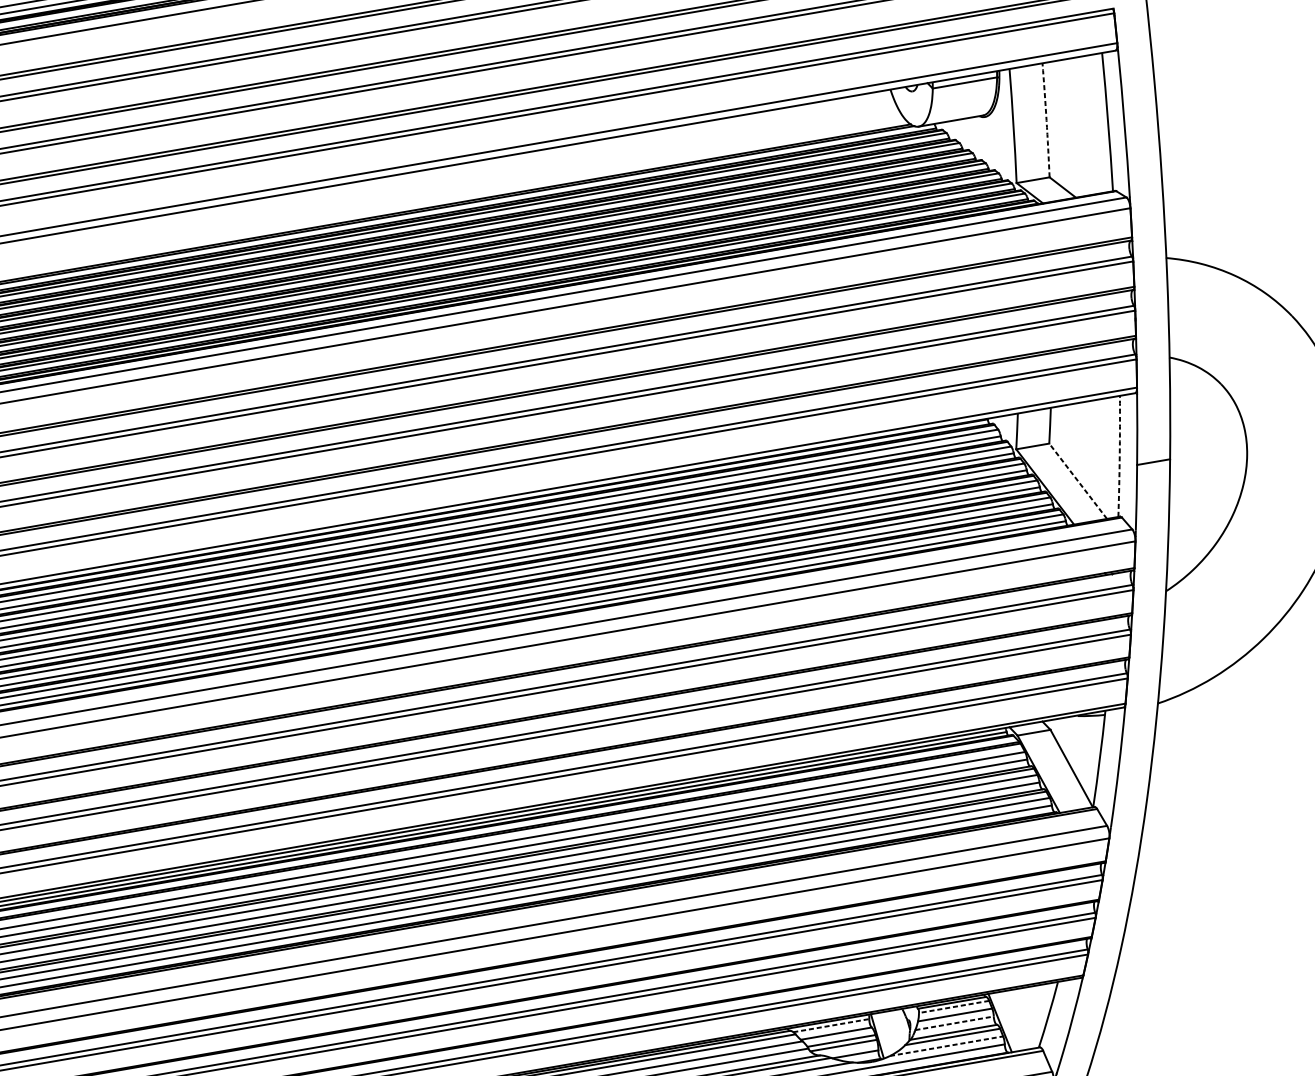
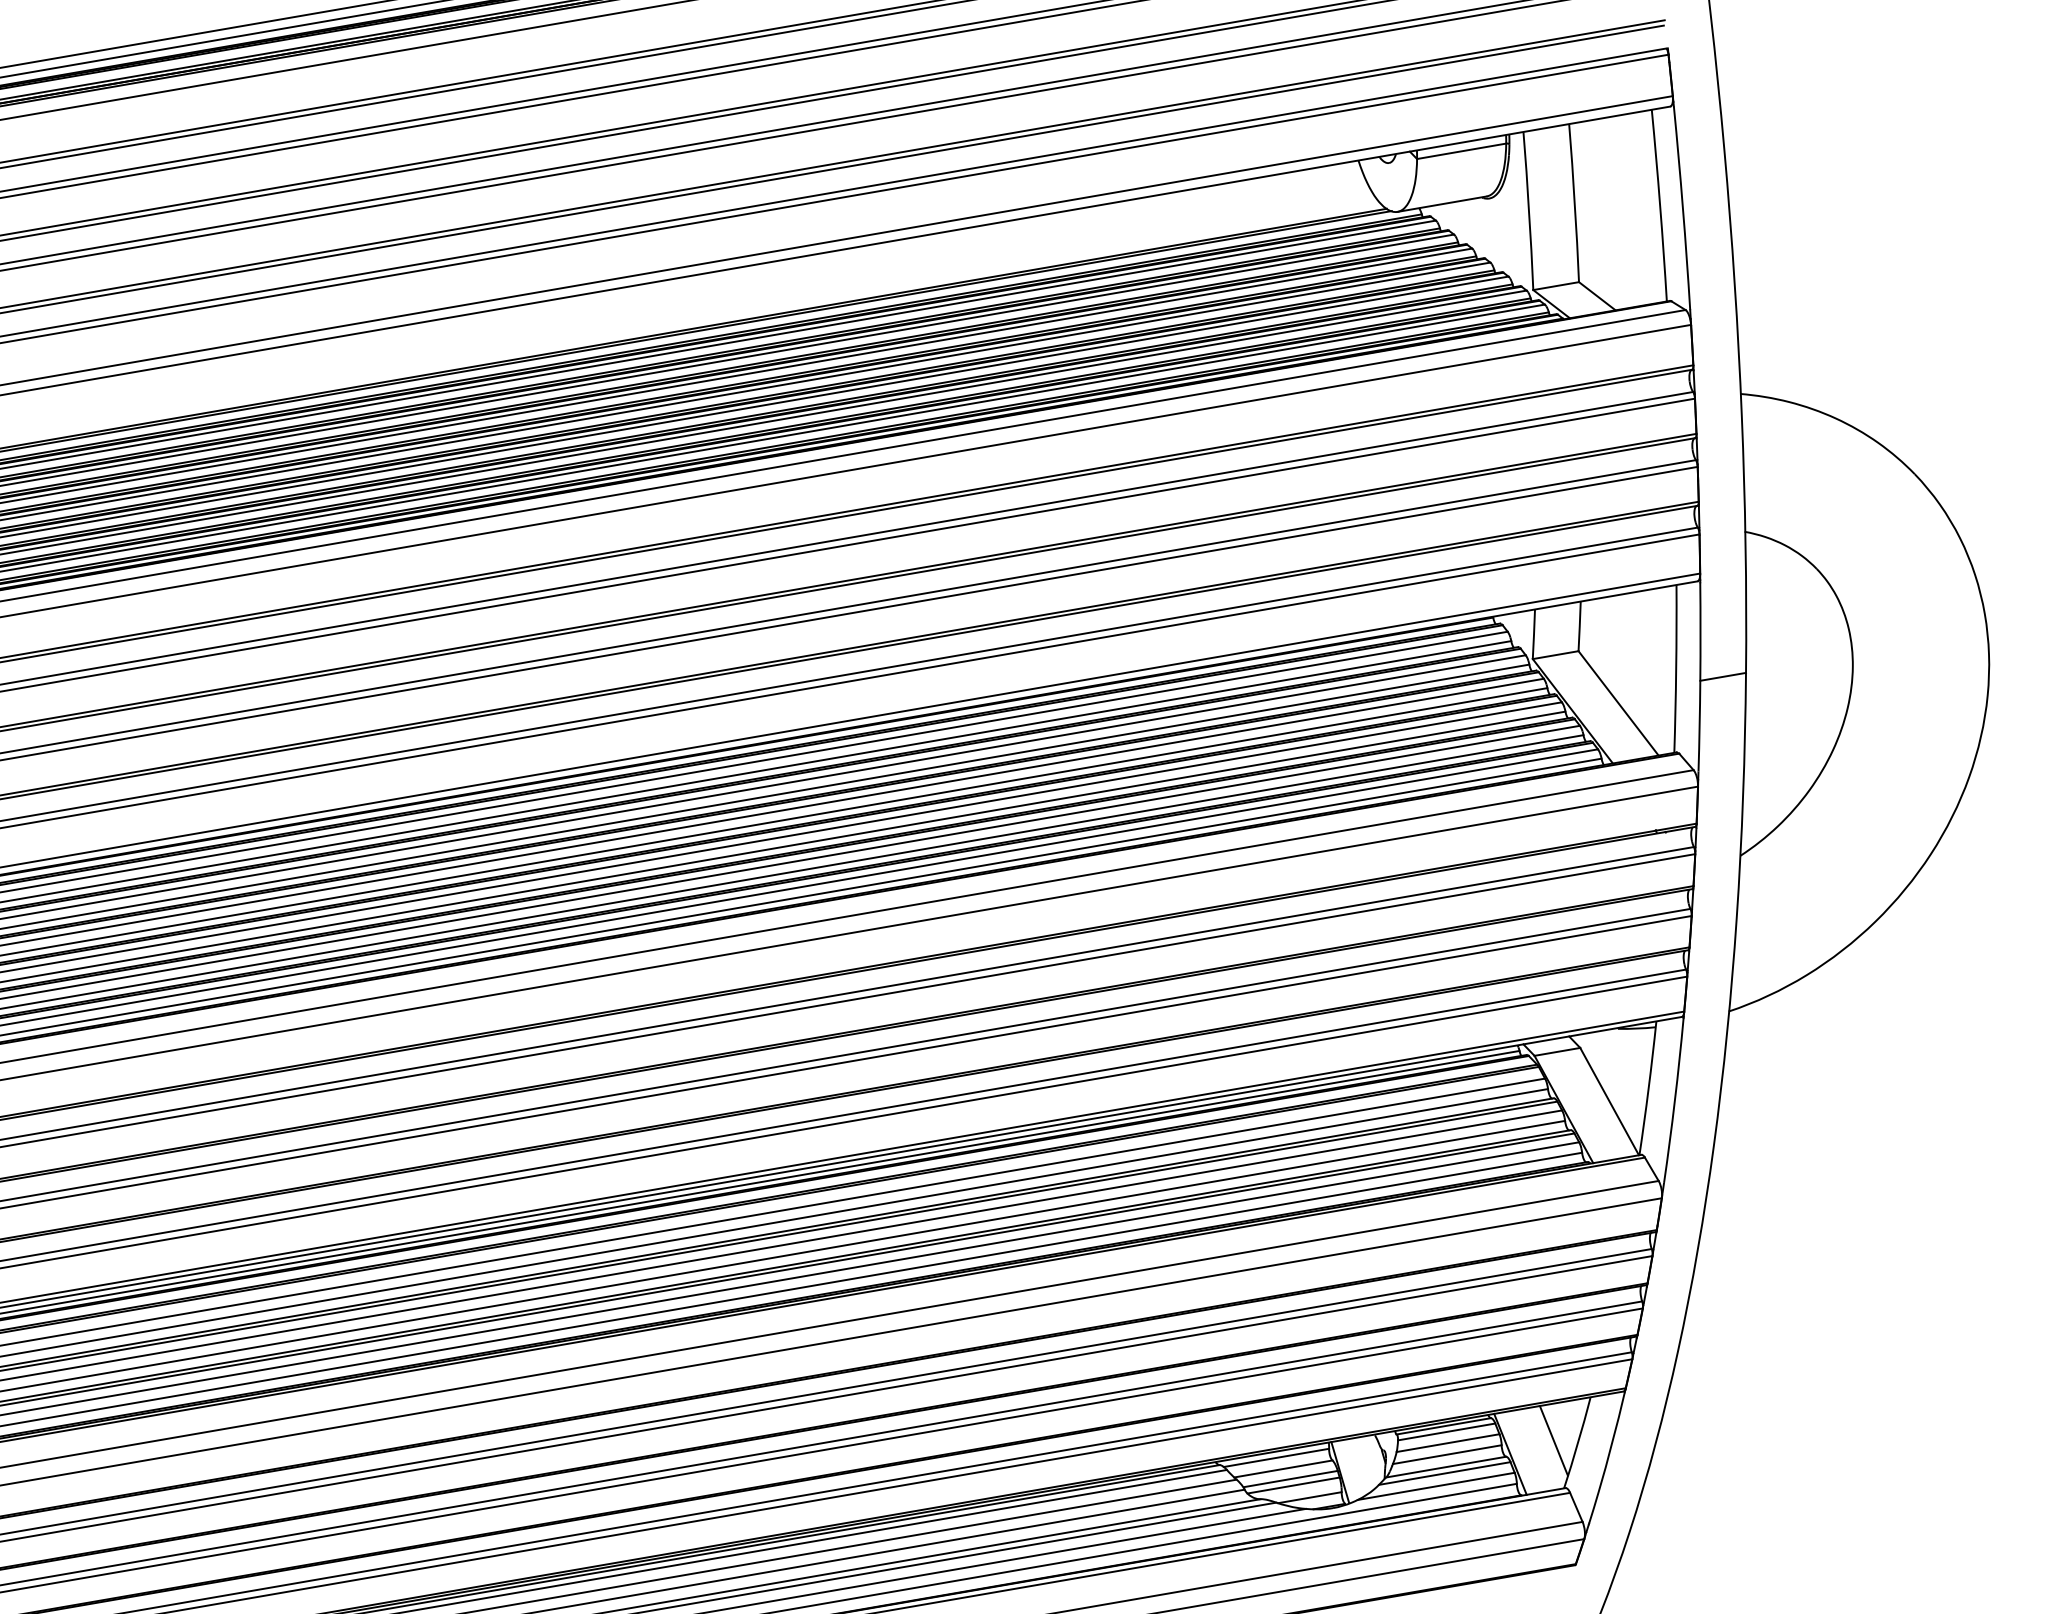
arc: (1046, 120) -> (1574, 203), dashed -> solid
arc: (1119, 456) -> (1676, 668), dashed -> solid
line: (1078, 481) -> (1618, 703), dashed -> solid
line: (954, 1007) -> (1446, 1432), dashed -> solid
line: (1031, 1013) -> (1553, 1440), added
line: (954, 1023) -> (1447, 1454), dashed -> solid
line: (831, 1025) -> (1276, 1457), dashed -> solid
line: (946, 1046) -> (1436, 1486), dashed -> solid

